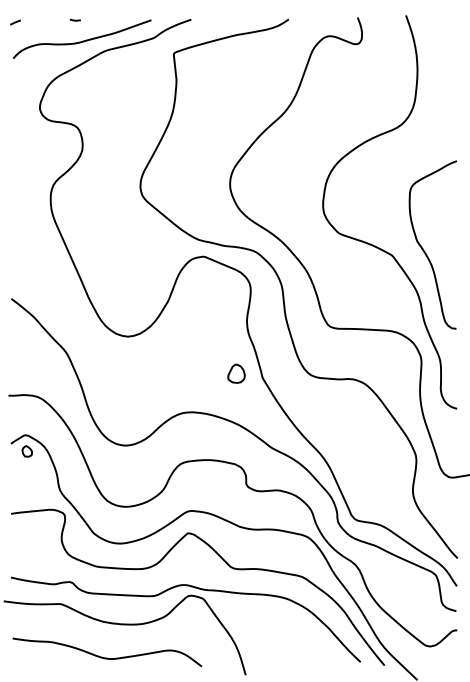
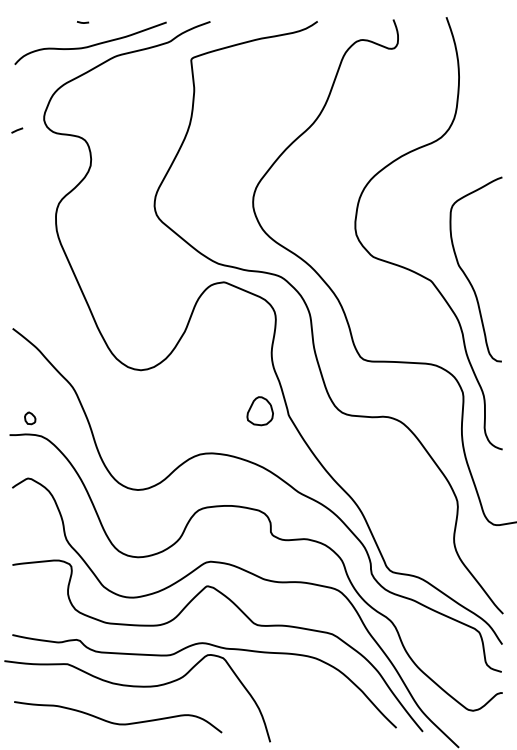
line: (15, 22) -> (17, 130), moved
part: (236, 373) -> (260, 410), size x1.4
part: (26, 451) -> (29, 418), moved

